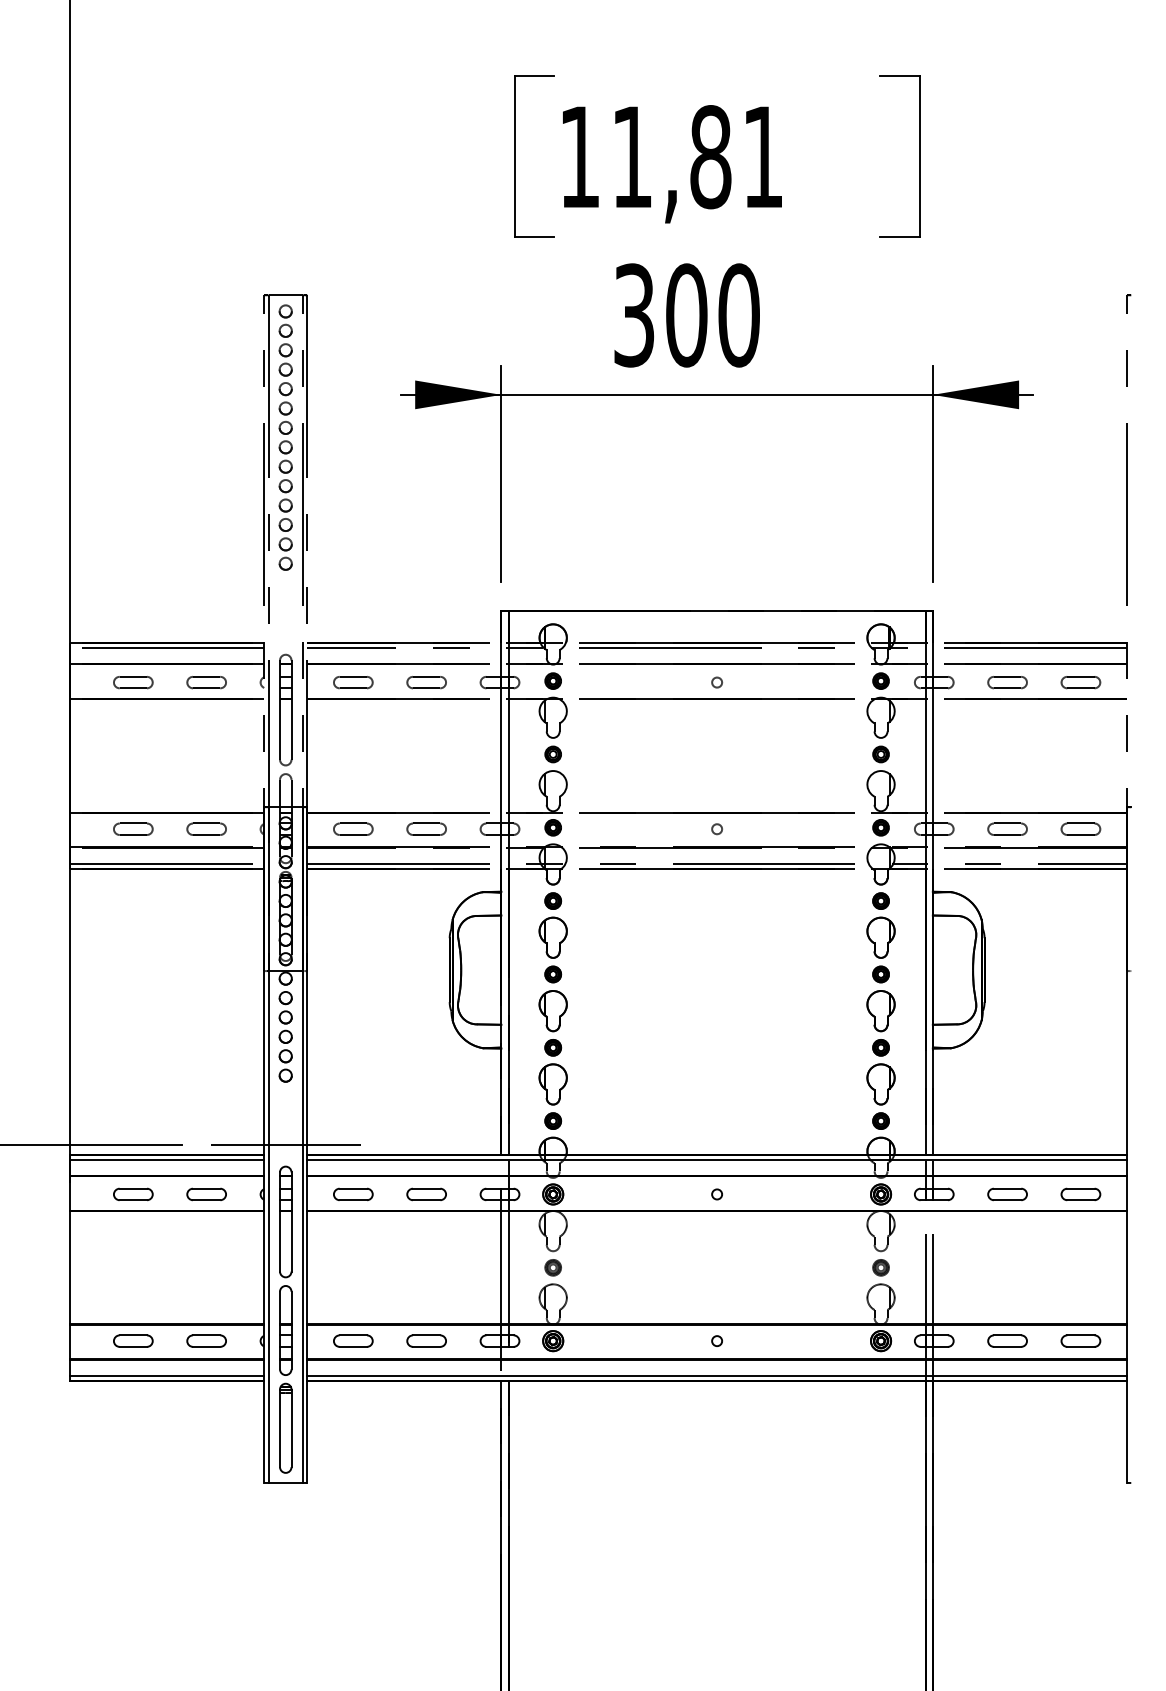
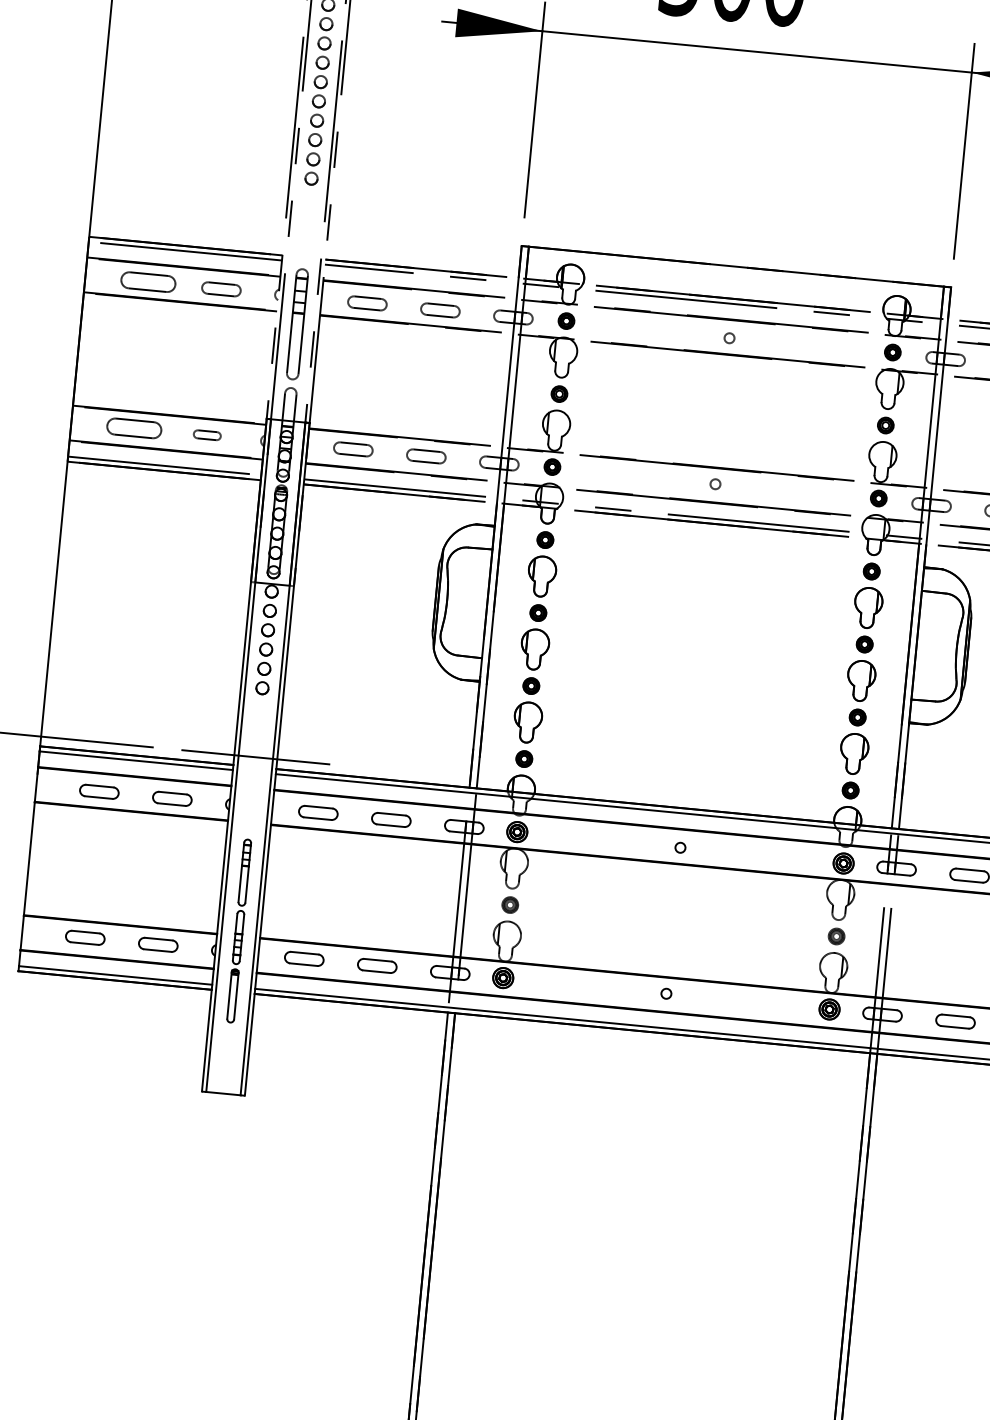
part: (133, 682) -> (148, 282), size x1.4
part: (133, 828) -> (134, 427), size x1.4
part: (206, 828) -> (207, 434), size x0.7
part: (285, 1319) -> (238, 930), size x0.6

